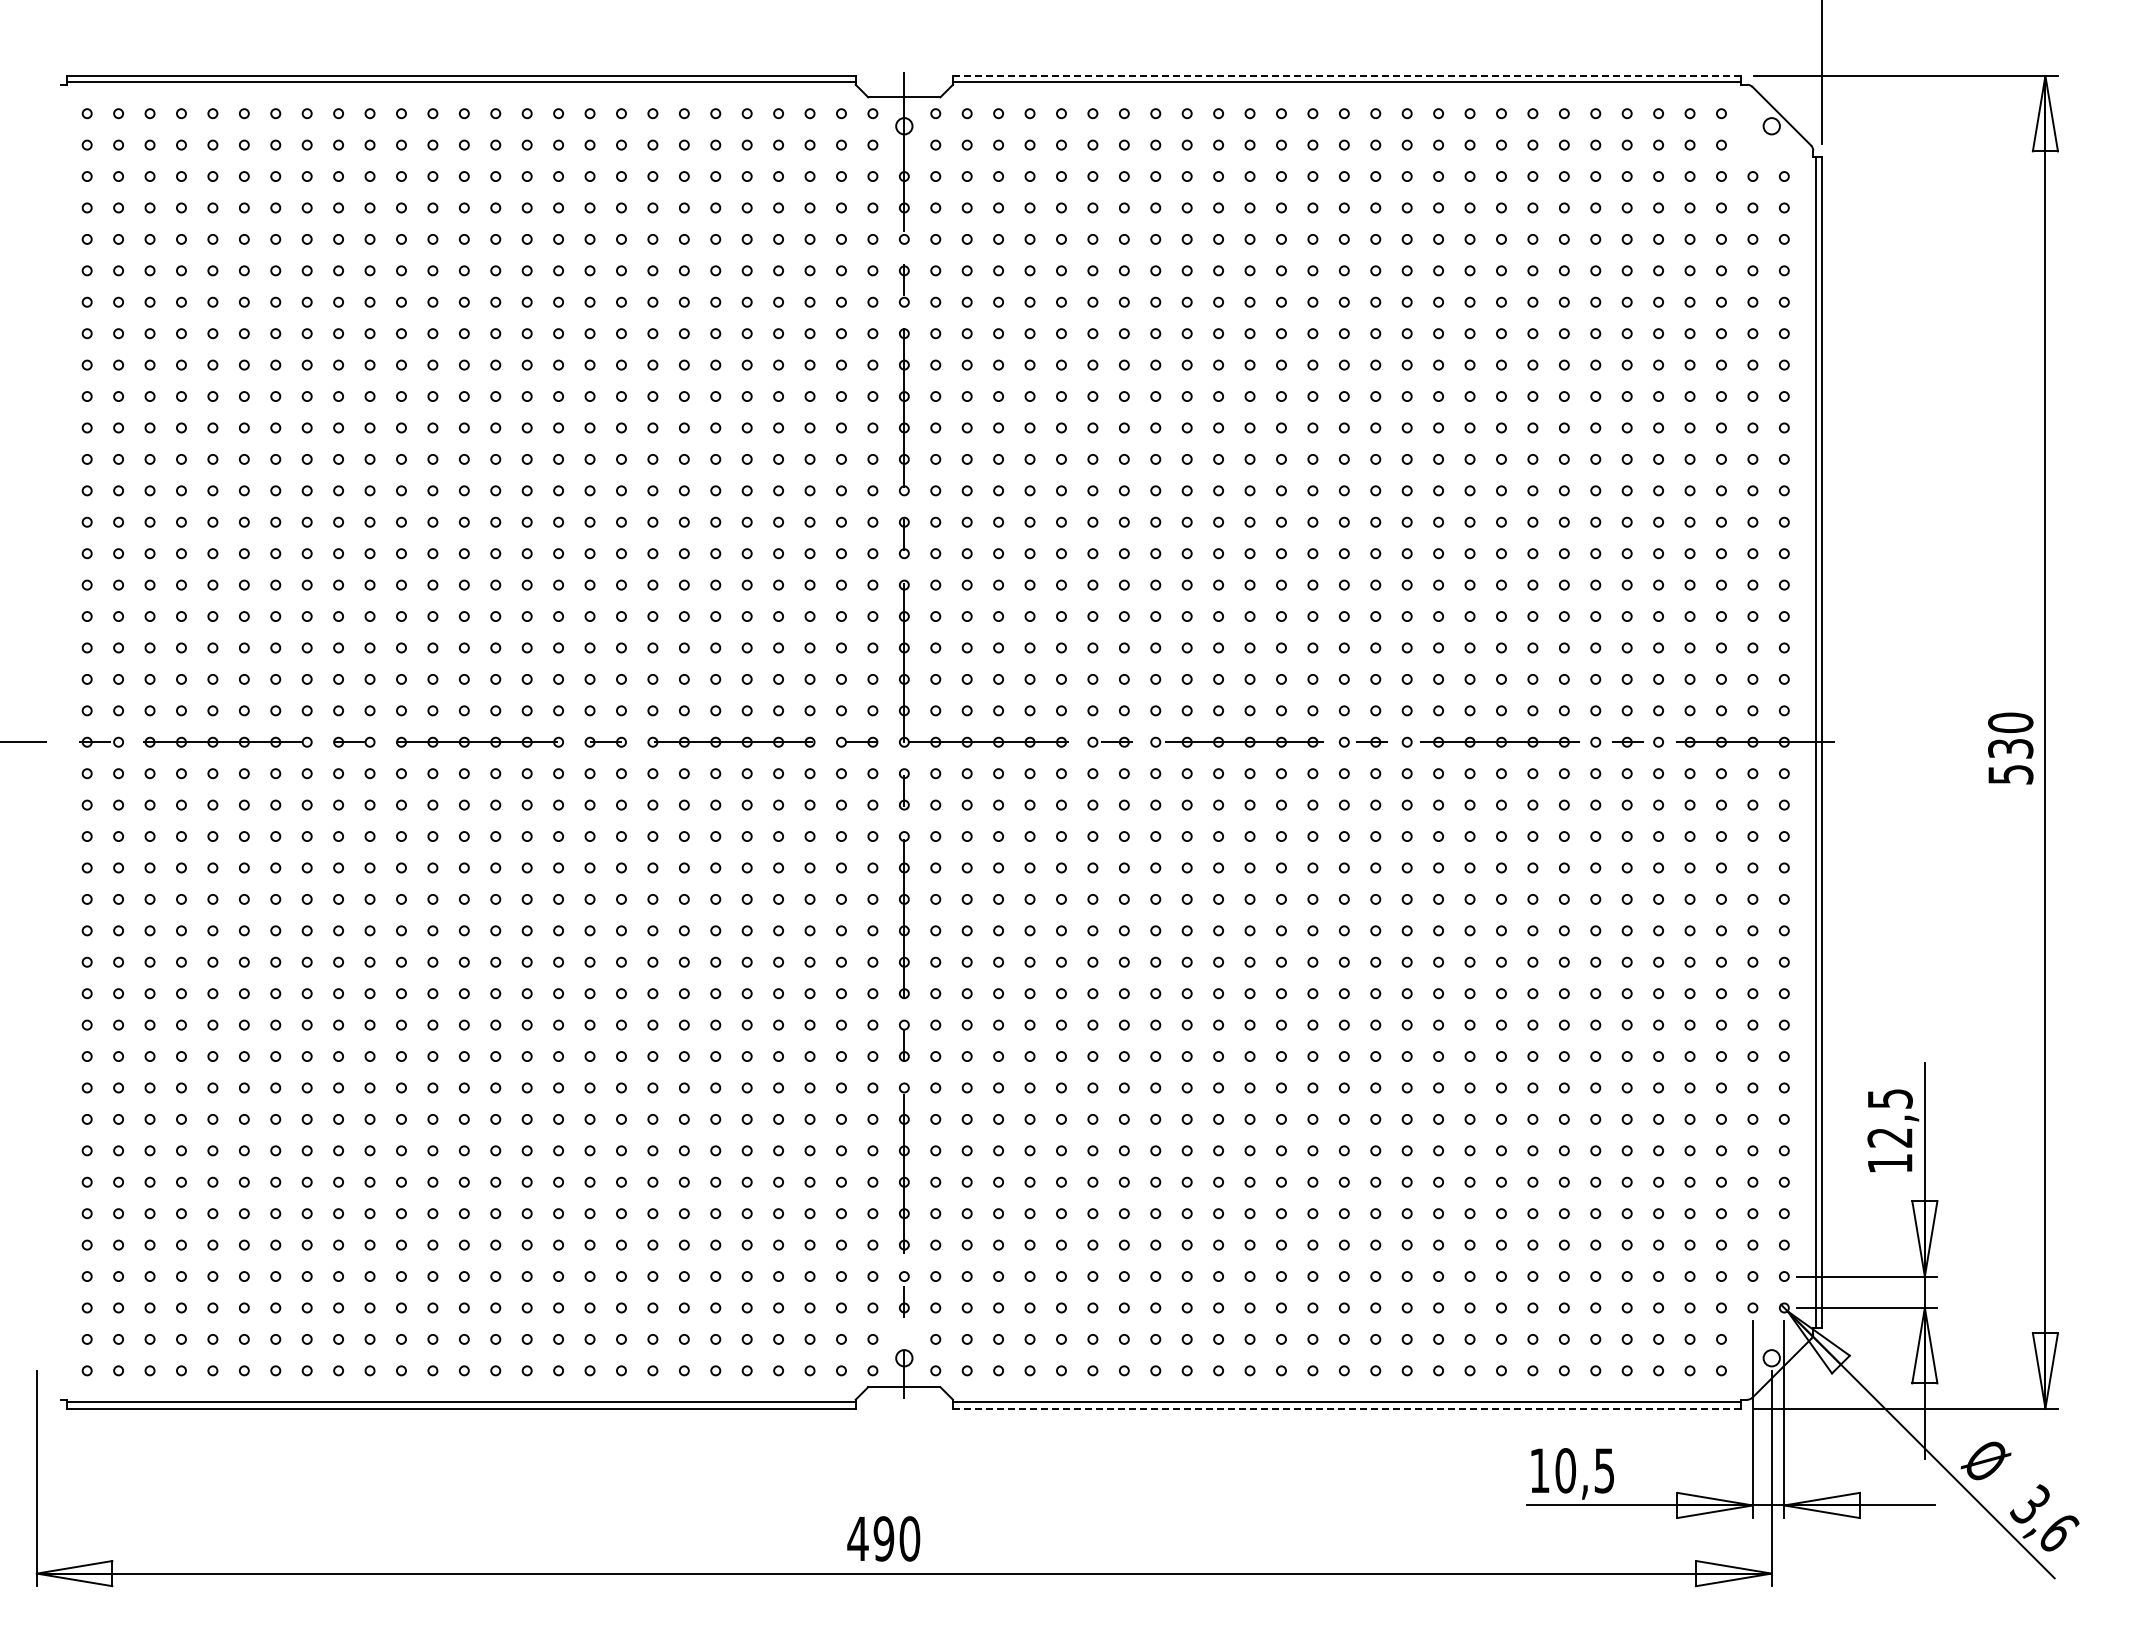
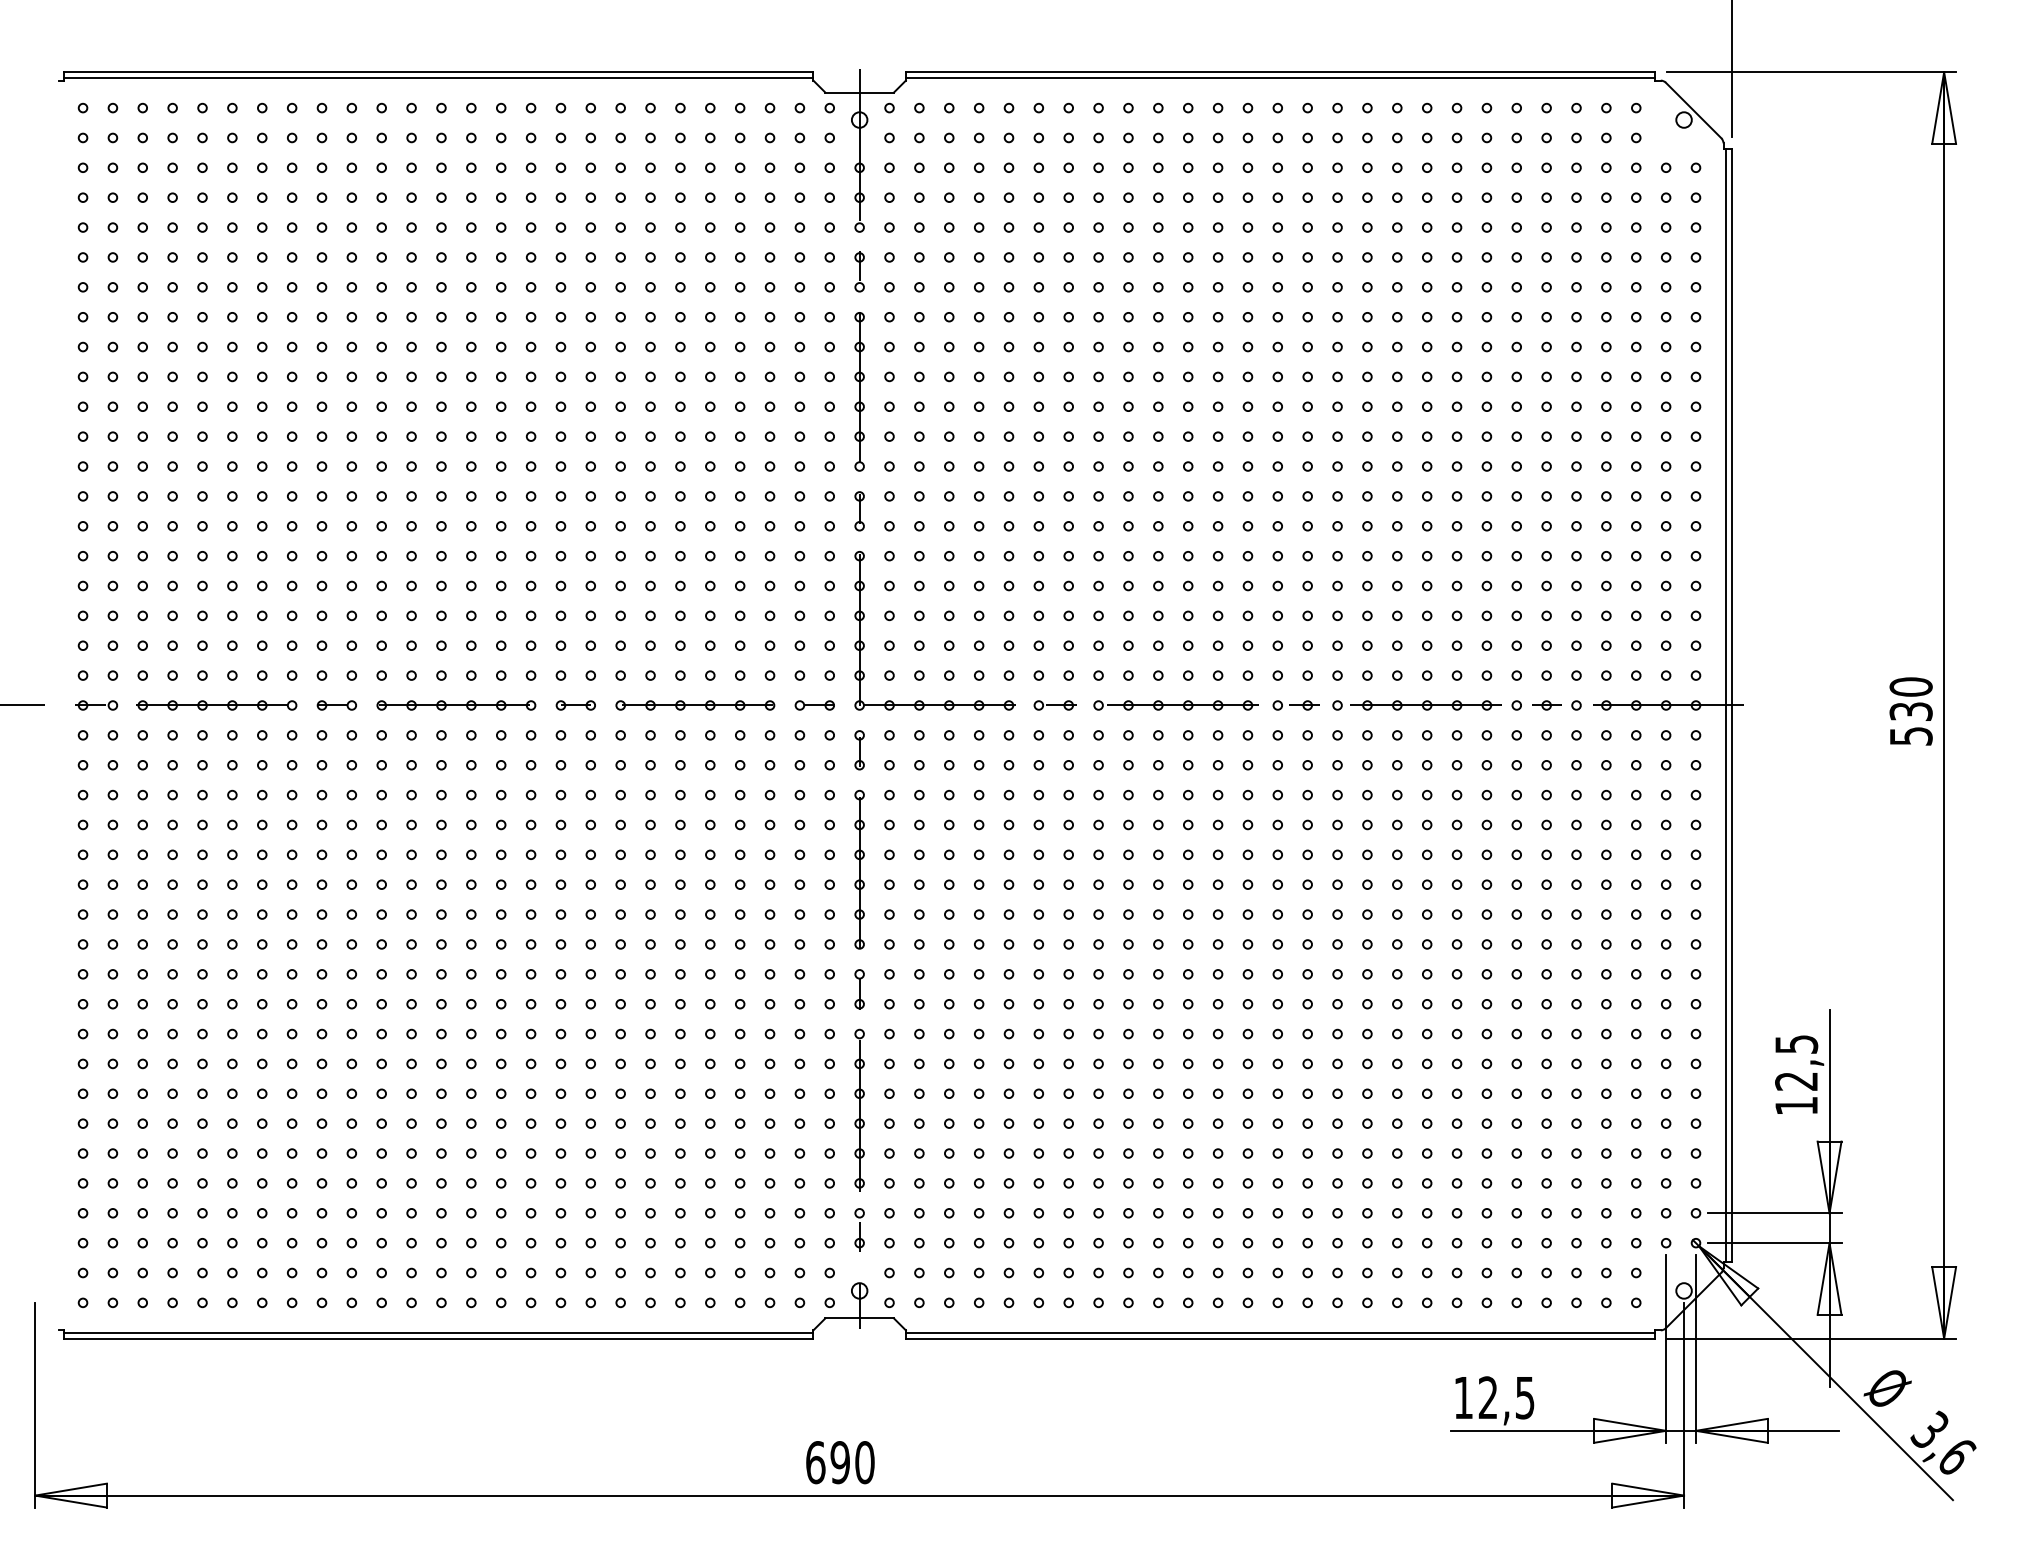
line: (1347, 75) -> (1280, 71), dashed -> solid
line: (1346, 1408) -> (1279, 1338), dashed -> solid
text: (1565, 1470) -> (1488, 1397), 10,5 -> 12,5
text: (857, 1538) -> (815, 1462), 490 -> 690

